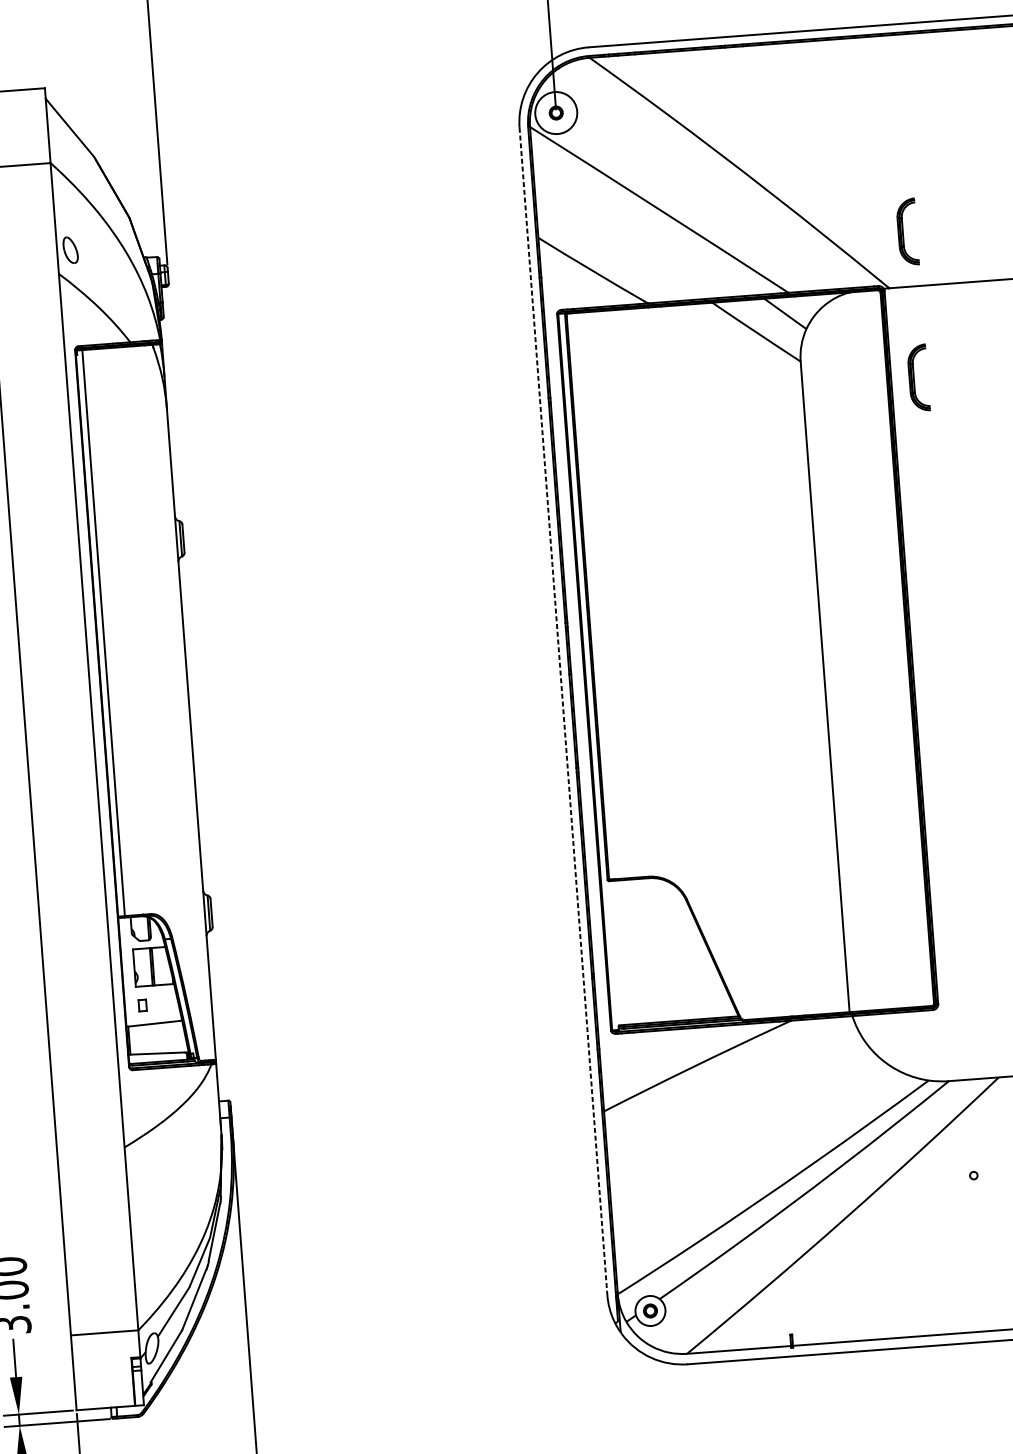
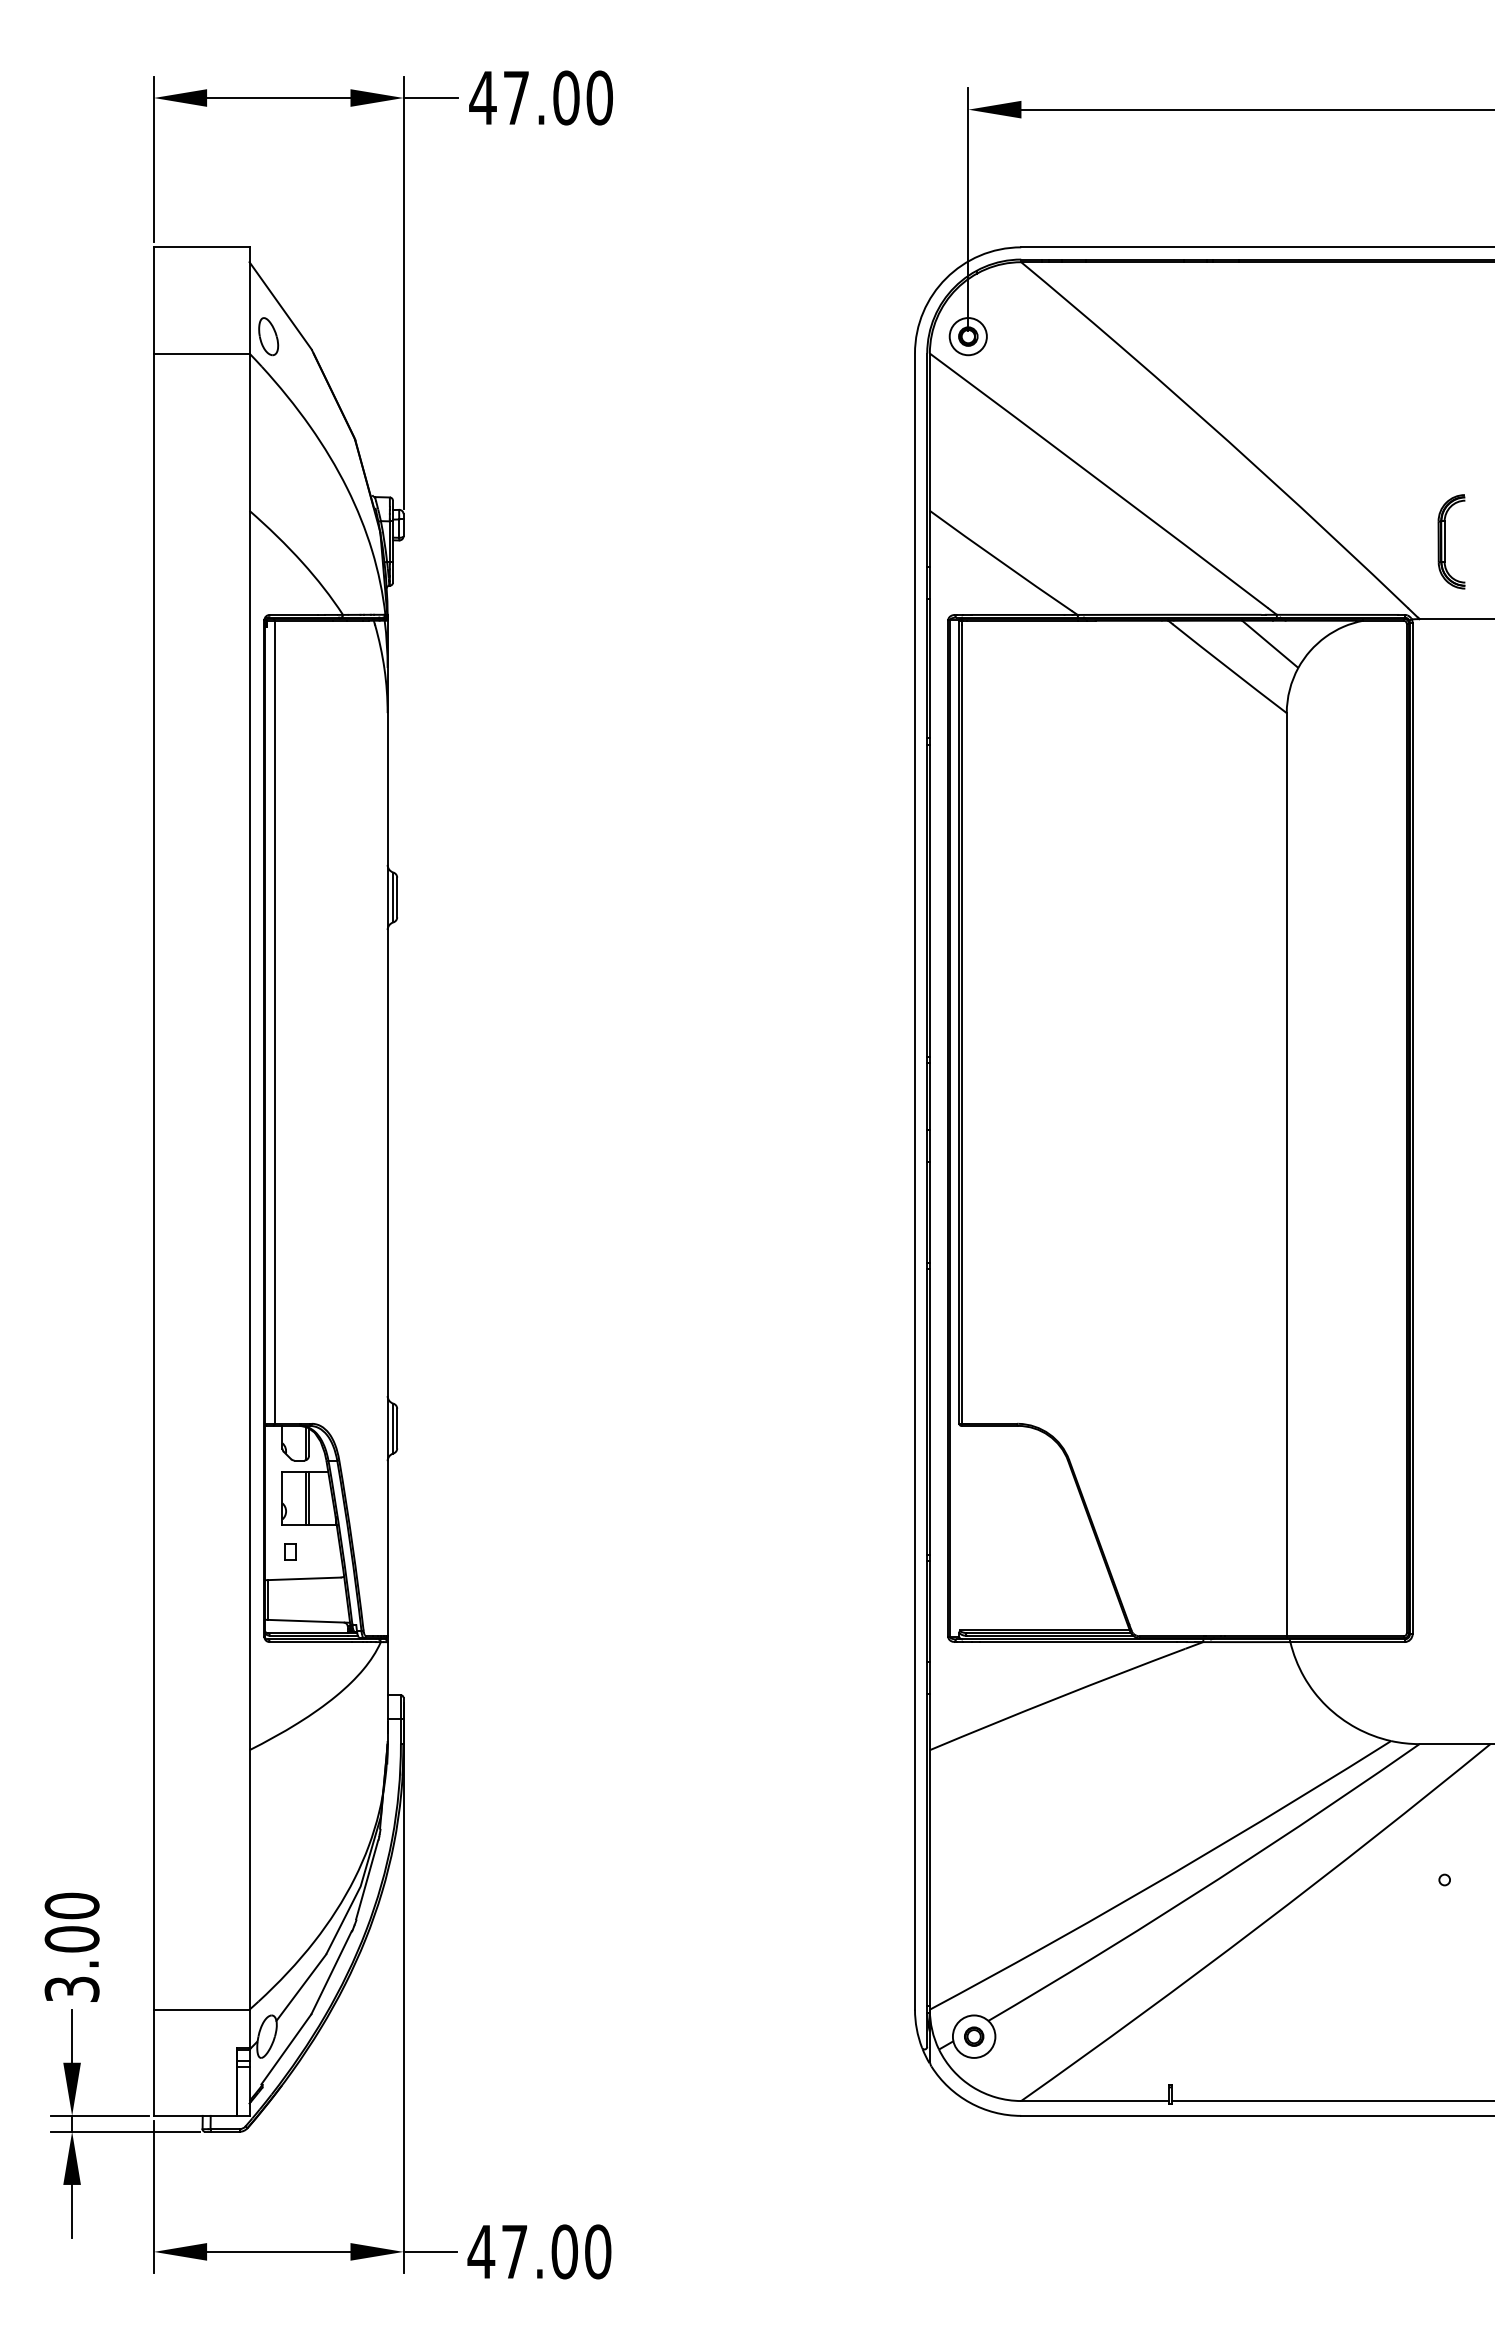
circle: (555, 113) -> (967, 336), size x0.62
part: (70, 250) -> (268, 336), moved
part: (918, 377) -> (1451, 748), removed
line: (563, 712) -> (915, 1182), dashed -> solid

